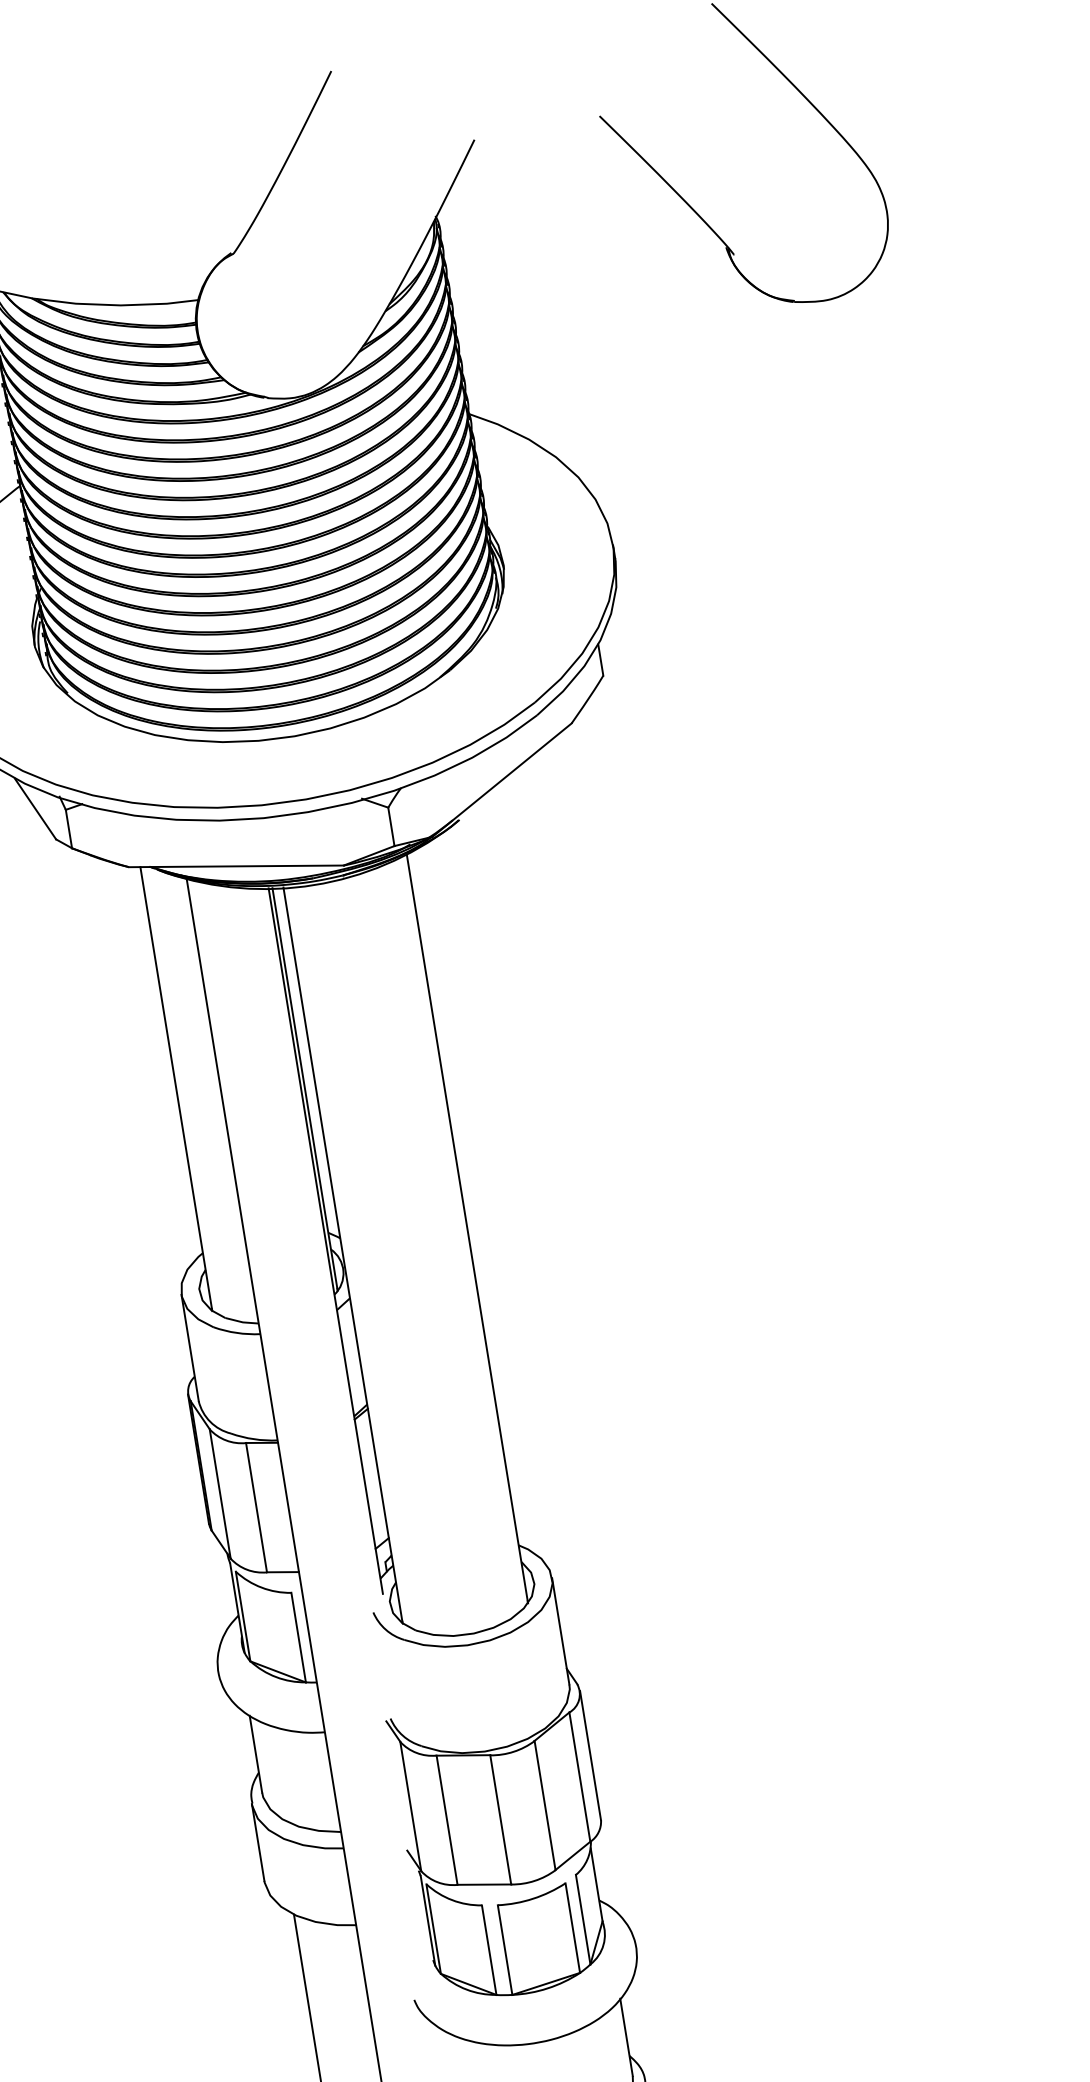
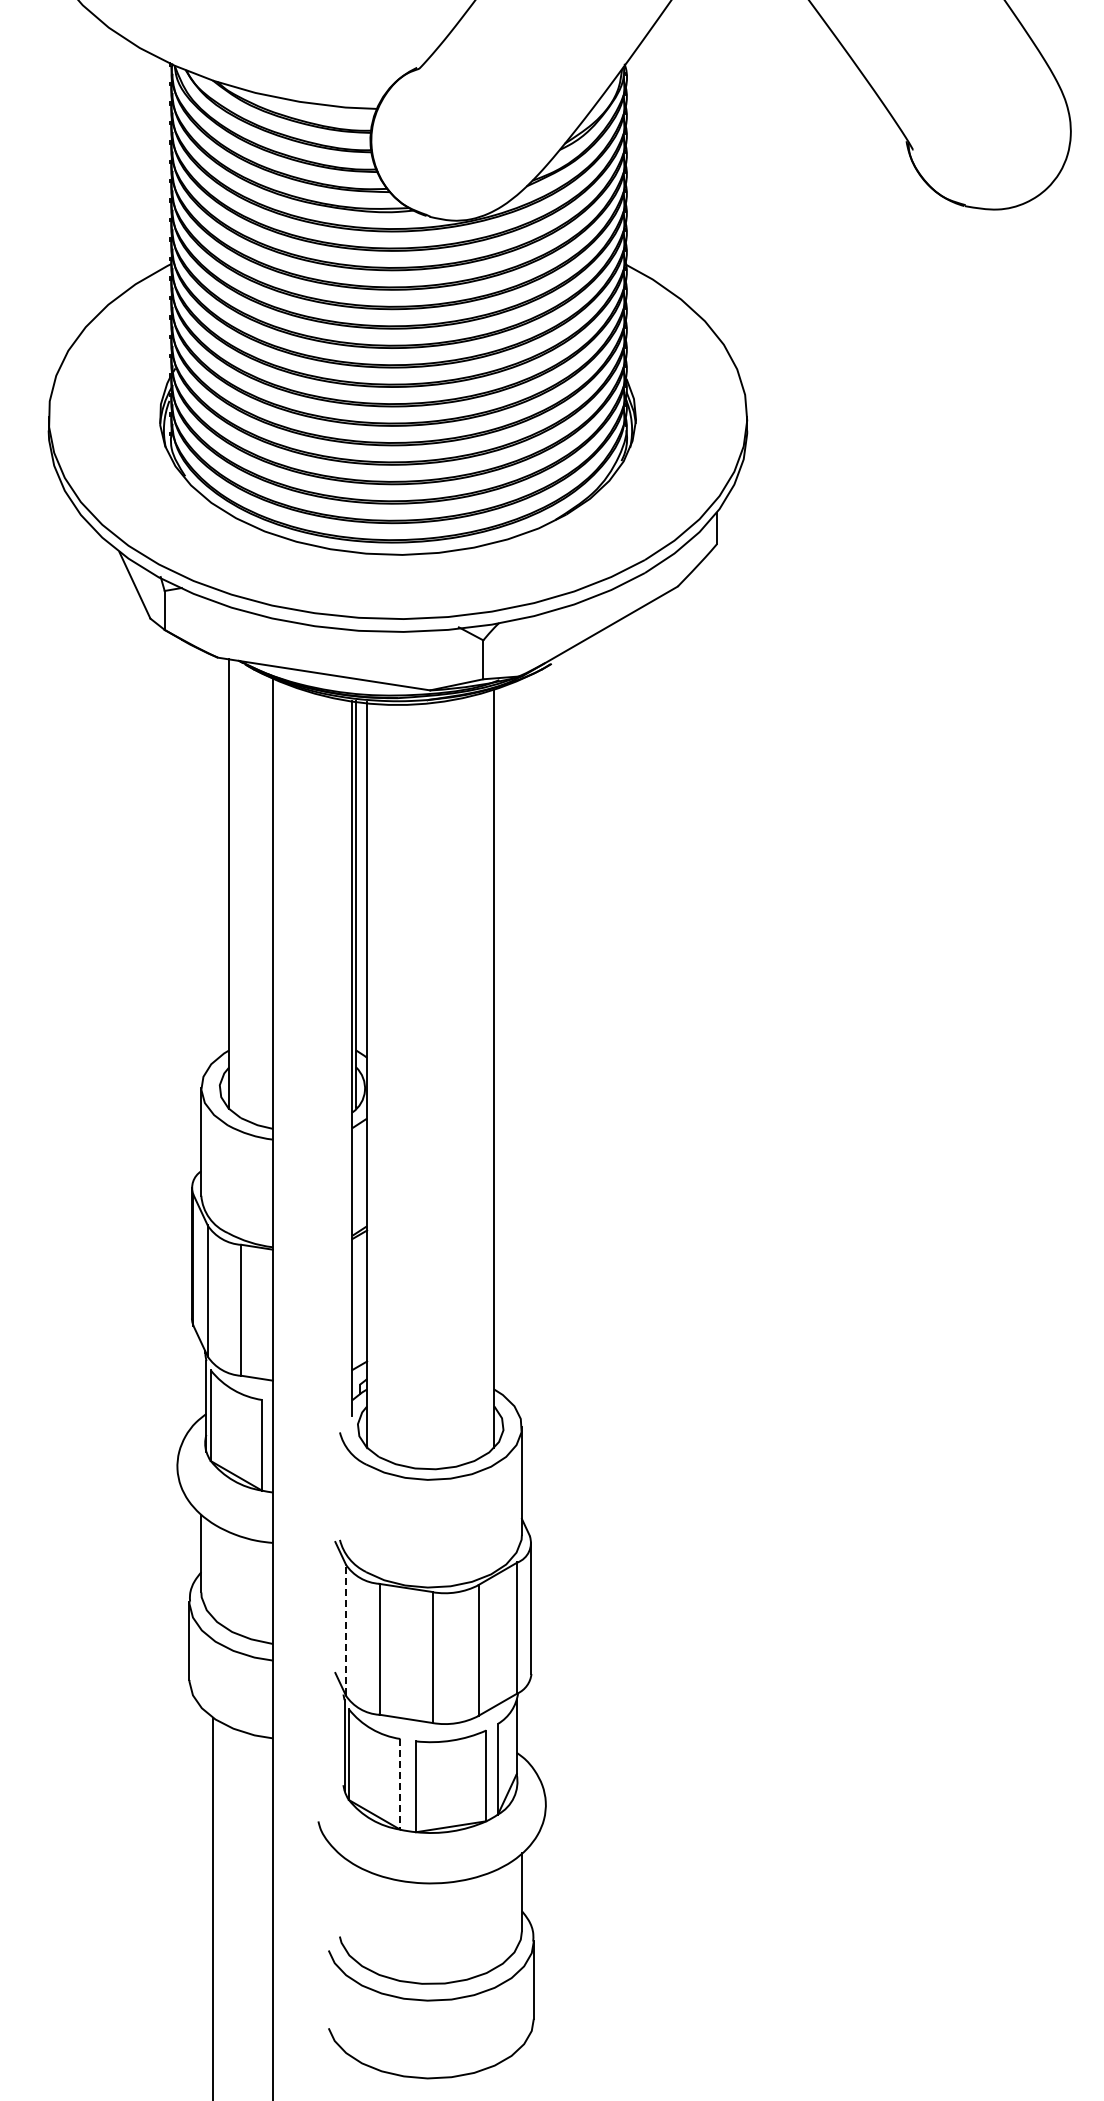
line: (410, 1806) -> (345, 1629), solid -> dashed
line: (489, 1950) -> (400, 1784), solid -> dashed

